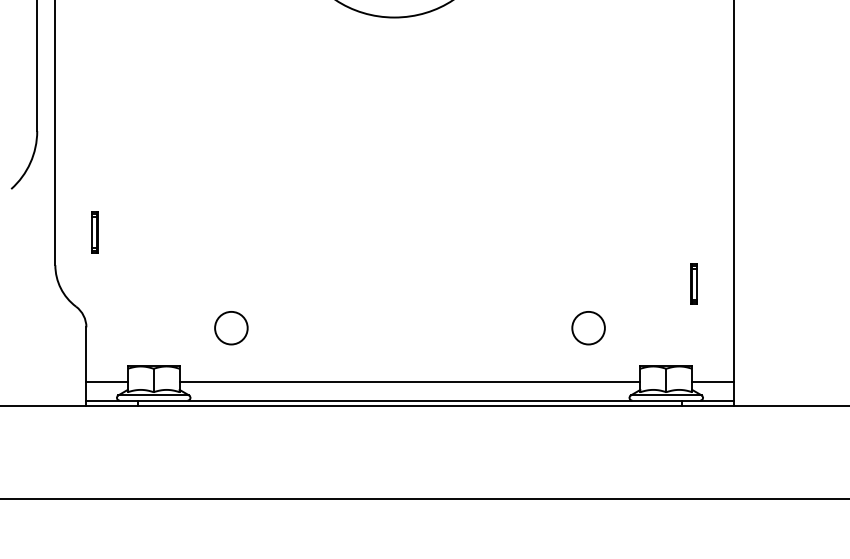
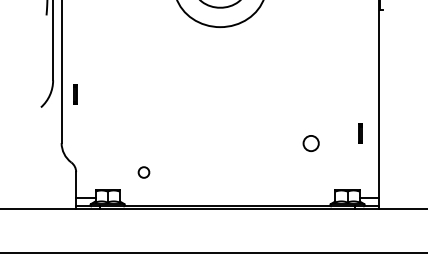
line: (95, 231) -> (75, 94), moved
line: (693, 283) -> (360, 133), moved
circle: (230, 328) -> (143, 172), size x0.7
circle: (587, 328) -> (310, 143), moved
line: (409, 381) -> (227, 197), removed

